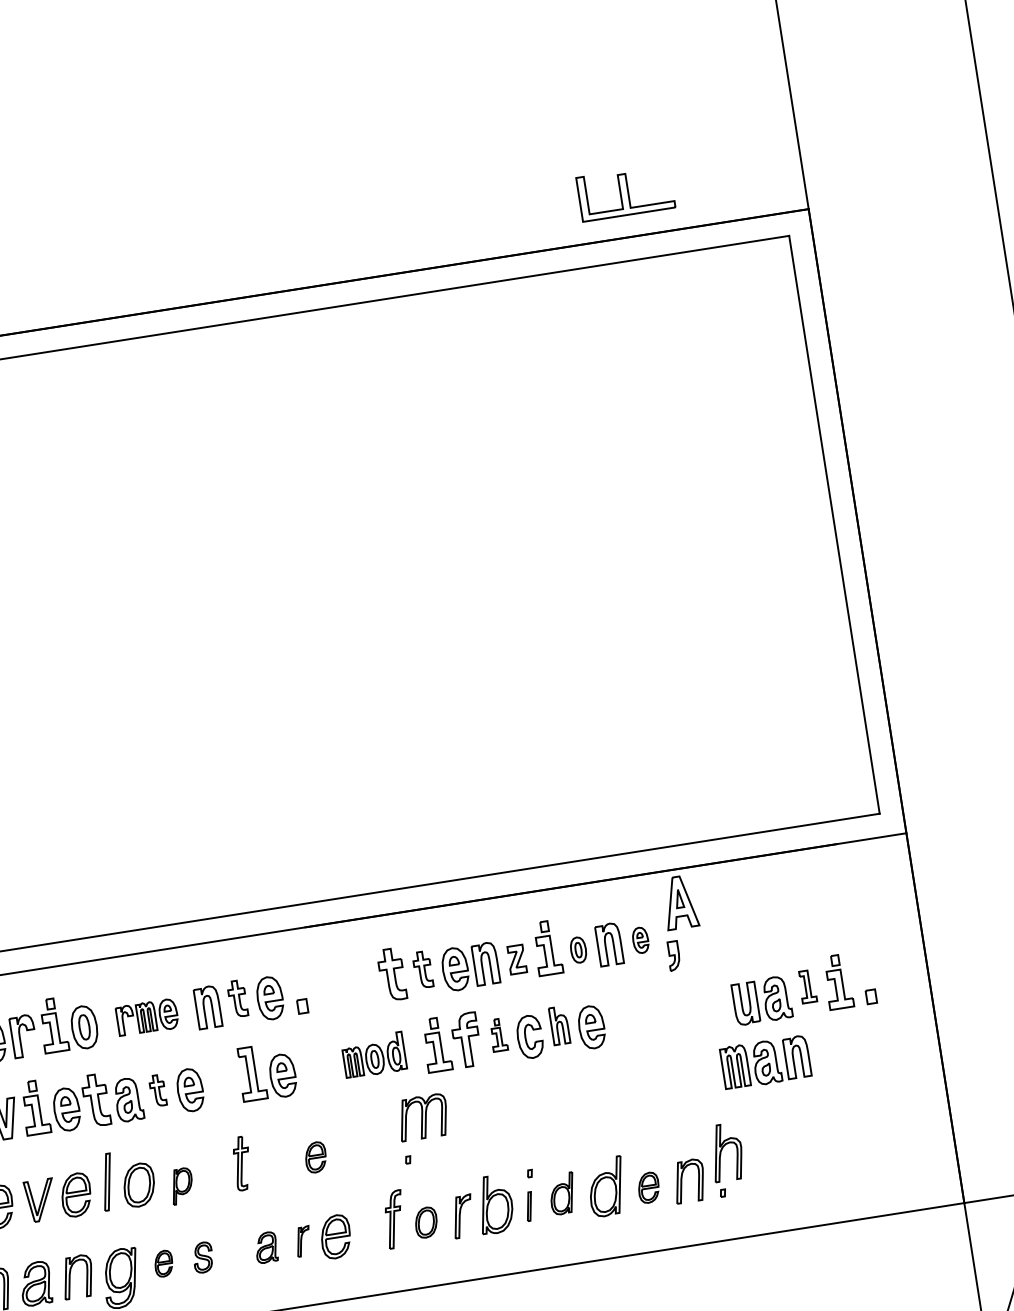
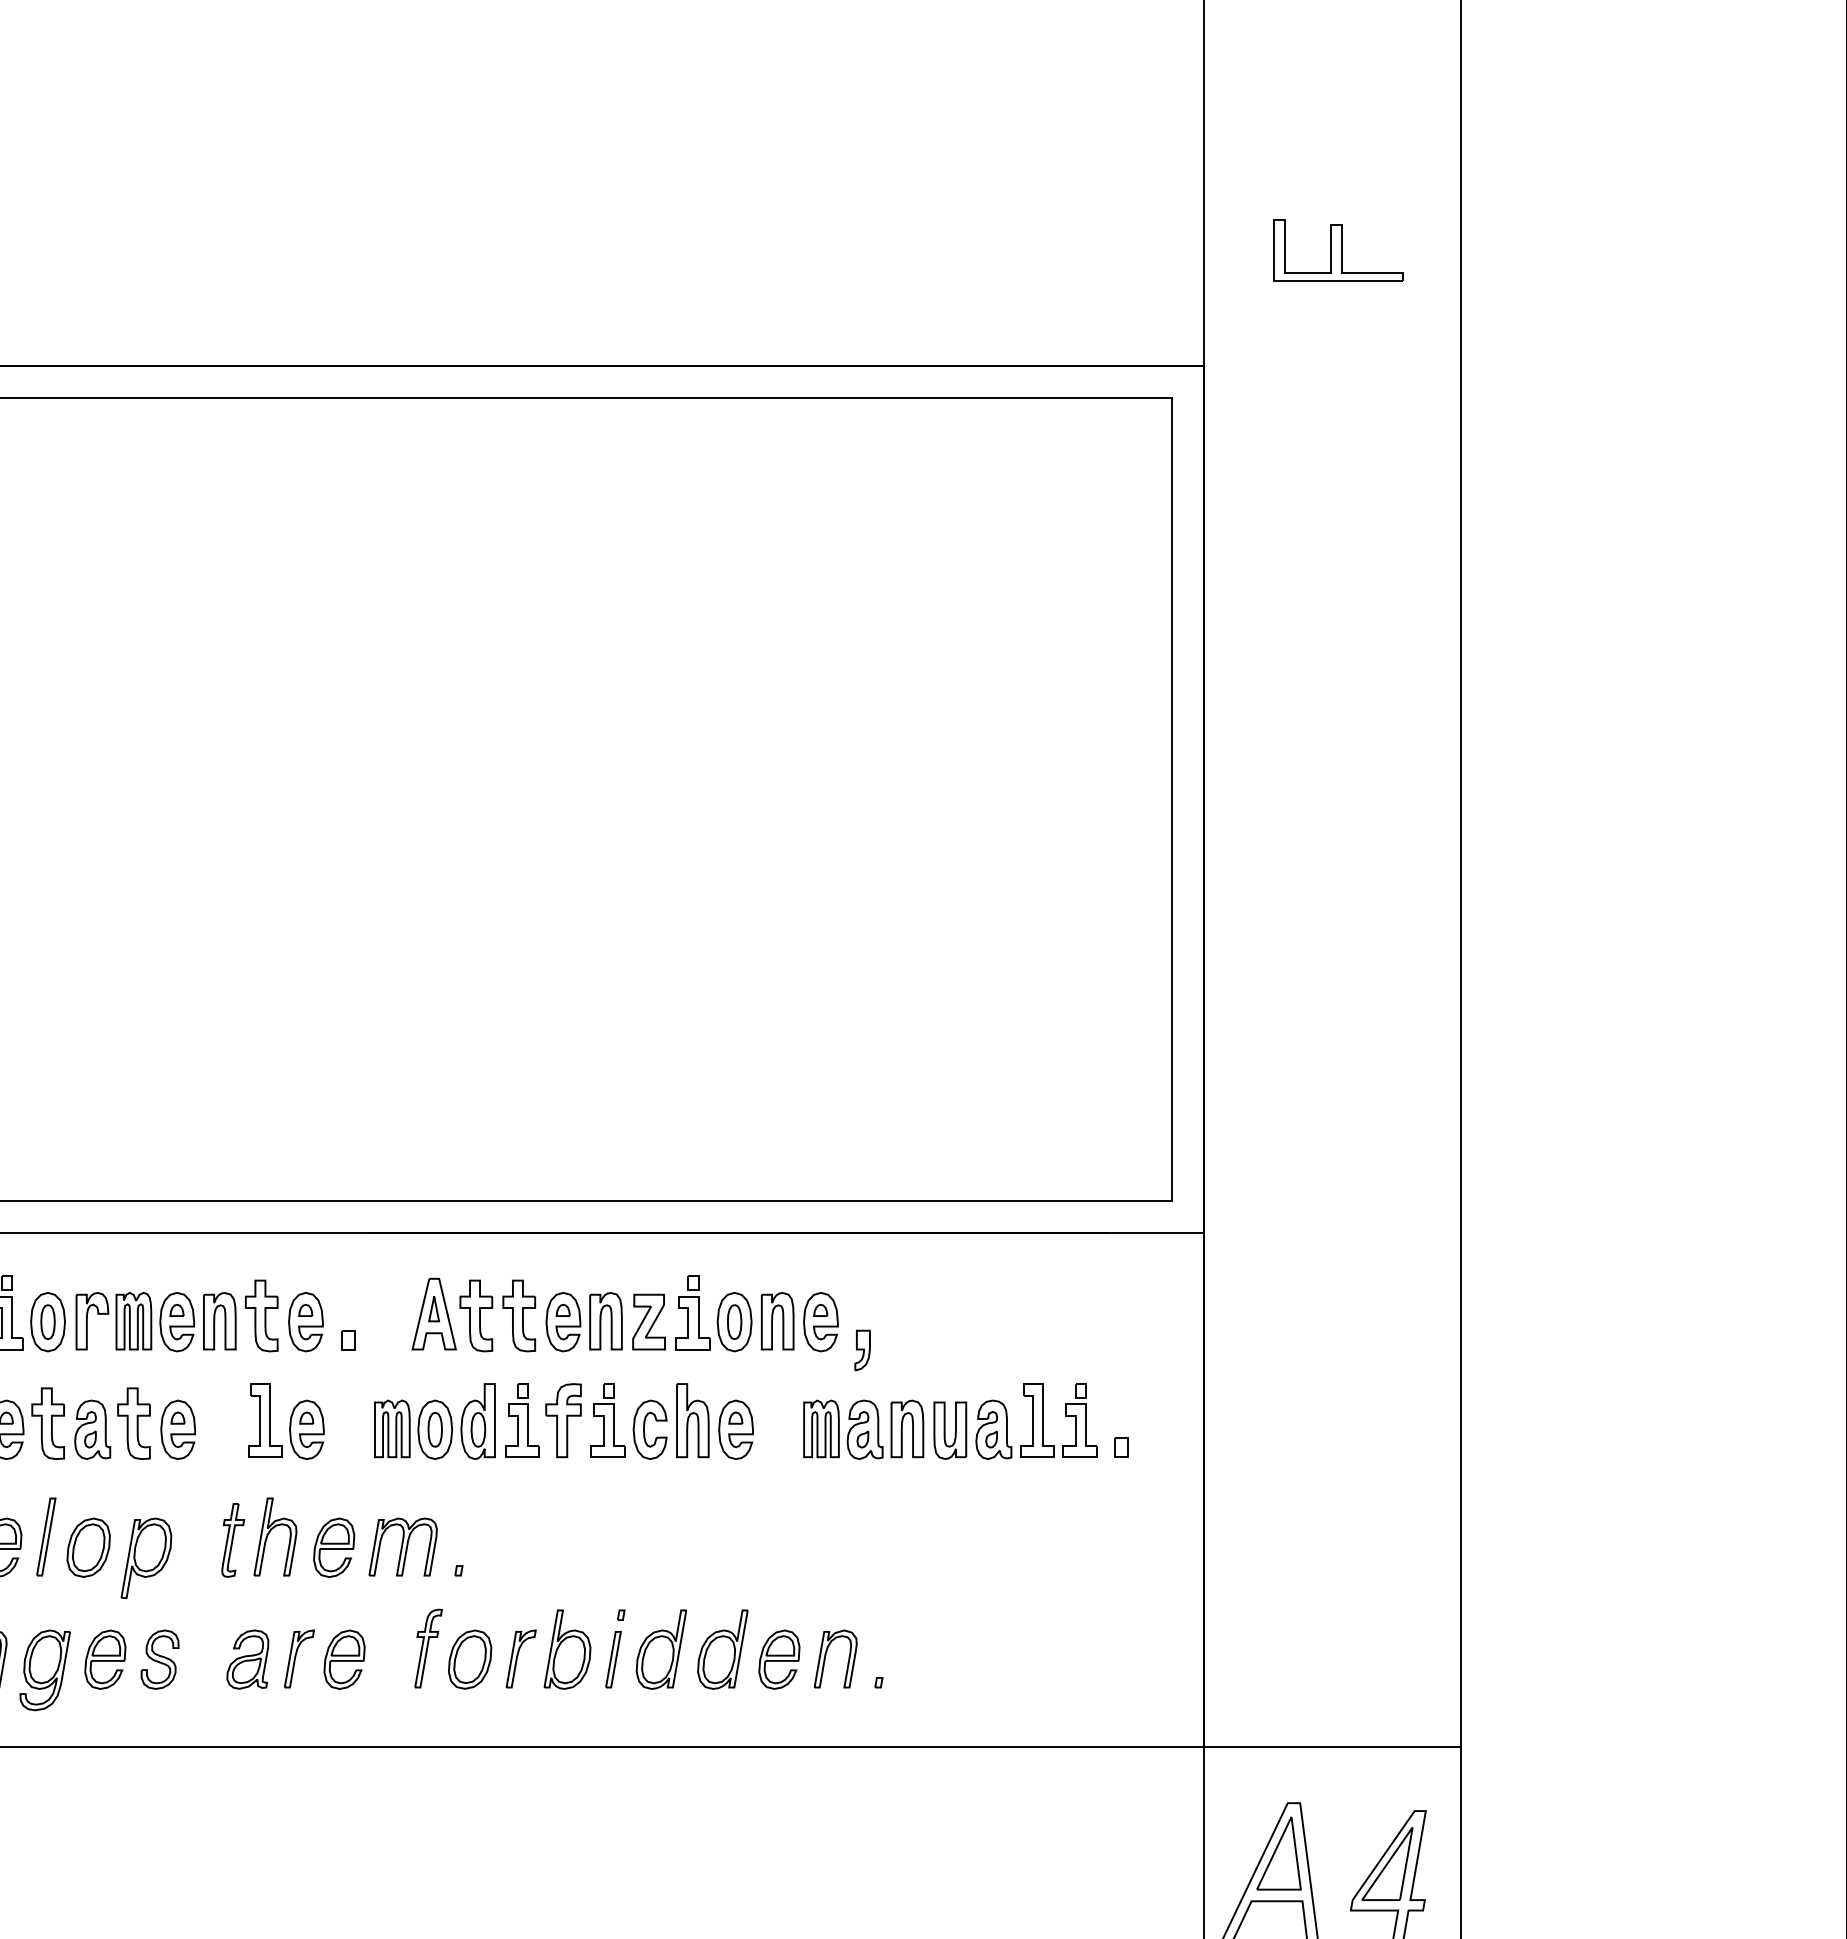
part: (625, 192) -> (1338, 250), moved
part: (679, 902) -> (433, 1313), moved
part: (640, 940) -> (820, 1322), size x1.67
part: (578, 950) -> (734, 1322), size x1.67
part: (516, 959) -> (648, 1321), size x1.43
part: (423, 969) -> (519, 1315), size x1.43
part: (807, 986) -> (1037, 1420), size x1.67
part: (237, 998) -> (261, 1315), size x1.43
part: (147, 1017) -> (135, 1322), size x1.43
part: (559, 1025) -> (692, 1420), size x1.43
part: (498, 1035) -> (607, 1420), size x1.67
part: (373, 1055) -> (434, 1421), size x1.43
part: (765, 1062) -> (863, 1429), moved
part: (157, 1090) -> (133, 1423), size x1.67
part: (422, 1116) -> (402, 1546), moved
part: (722, 1149) -> (270, 1532), moved
part: (316, 1157) -> (334, 1547), size x1.43
part: (181, 1185) -> (146, 1557), size x1.67
part: (648, 1187) -> (779, 1659), size x1.43
part: (562, 1193) -> (661, 1649), size x1.43
part: (529, 1206) -> (613, 1659), size x1.43
part: (426, 1222) -> (470, 1659), size x1.43
part: (303, 1241) -> (299, 1658), size x1.43
part: (266, 1247) -> (247, 1659), size x1.43
part: (202, 1257) -> (159, 1659), size x1.43
part: (163, 1263) -> (105, 1659), size x1.67

